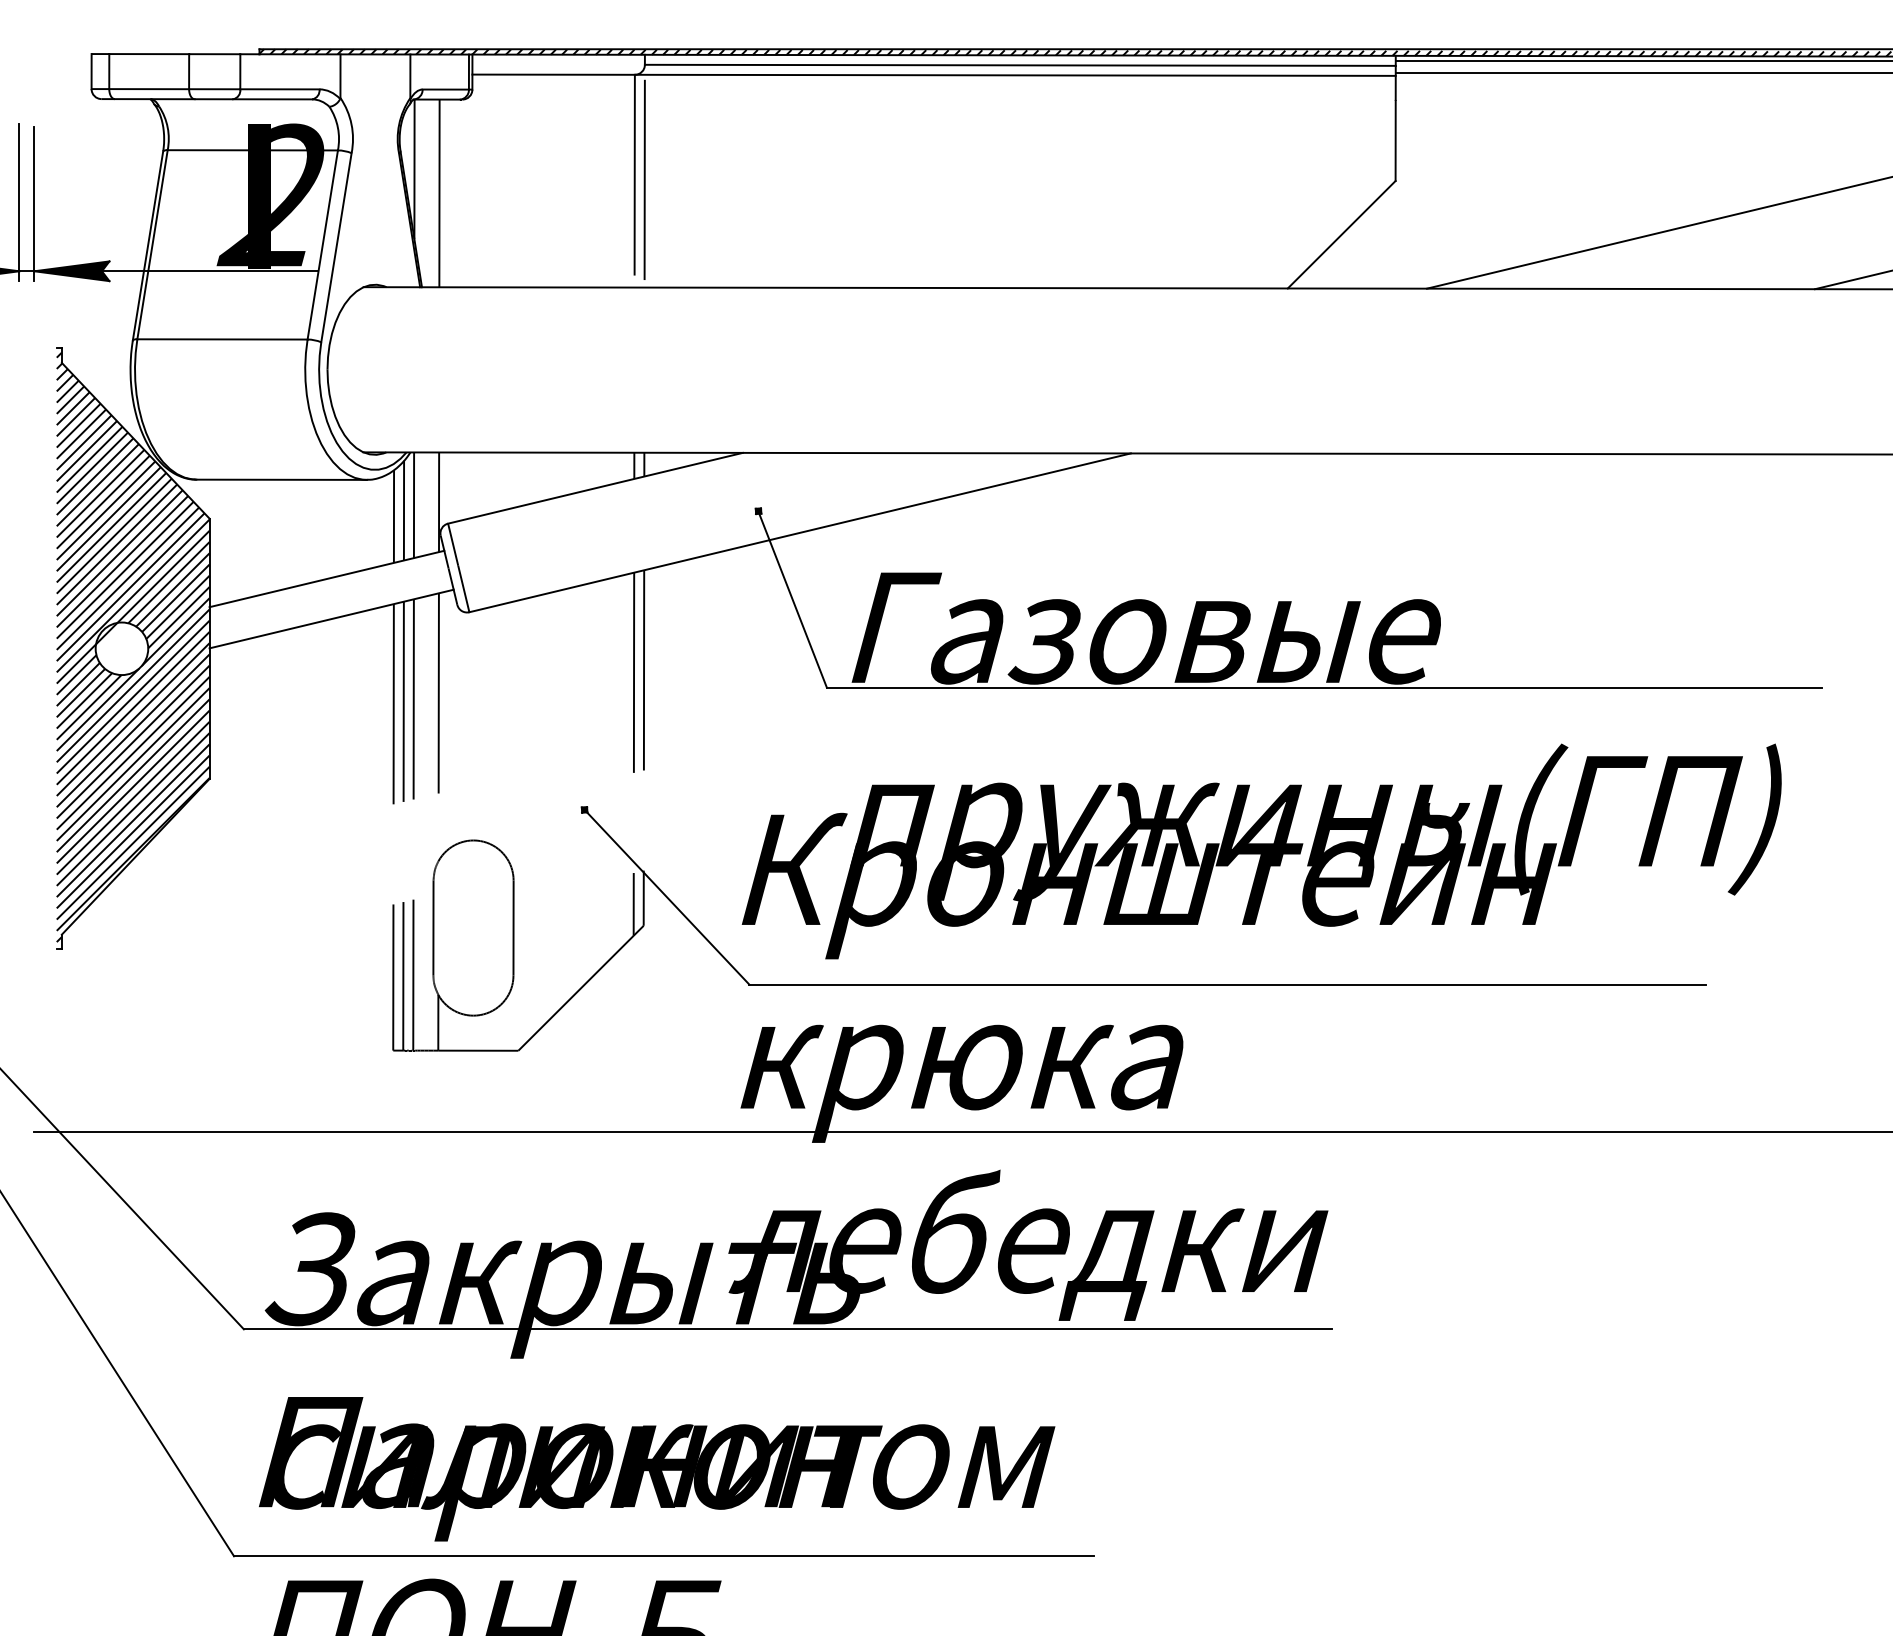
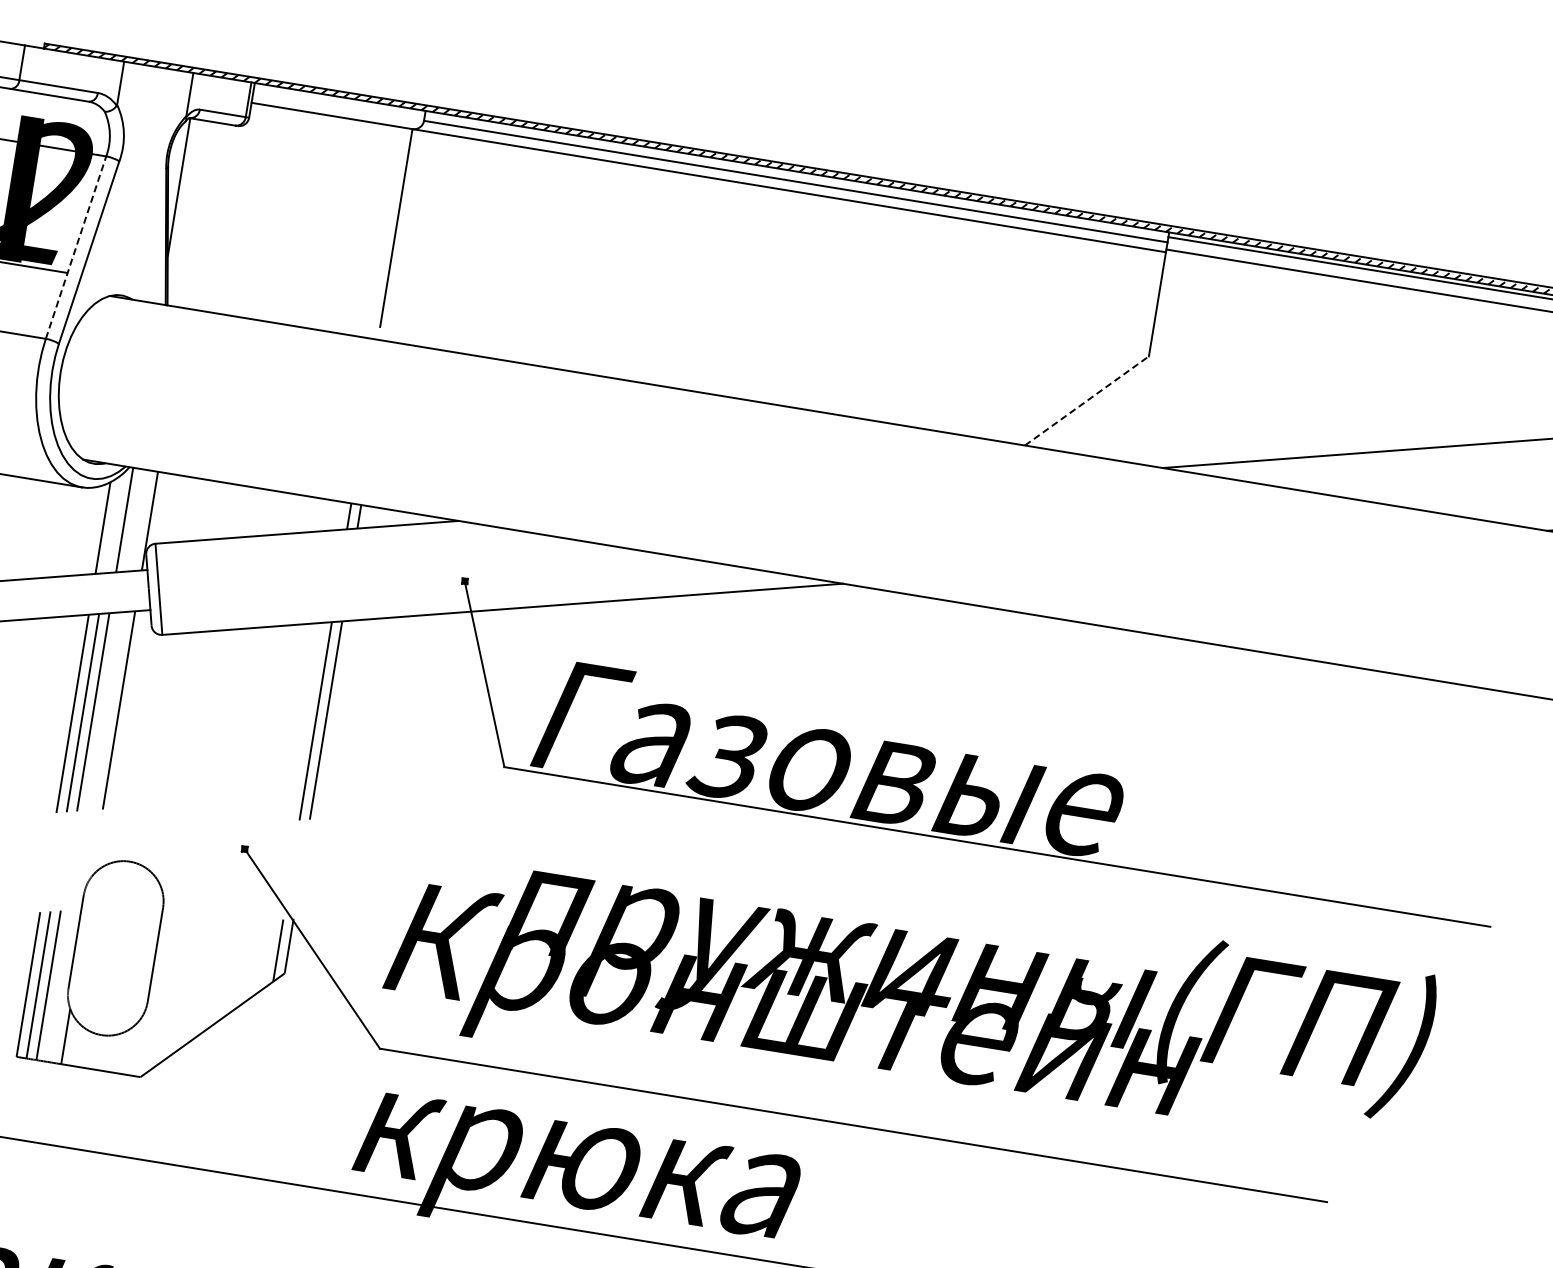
line: (644, 183) -> (404, 238), removed
line: (439, 193) -> (199, 215), removed
line: (1342, 234) -> (1087, 400), solid -> dashed
line: (322, 244) -> (75, 247), solid -> dashed
line: (403, 510) -> (113, 523), removed

